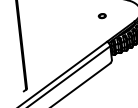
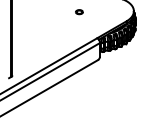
part: (102, 16) -> (79, 12), moved

